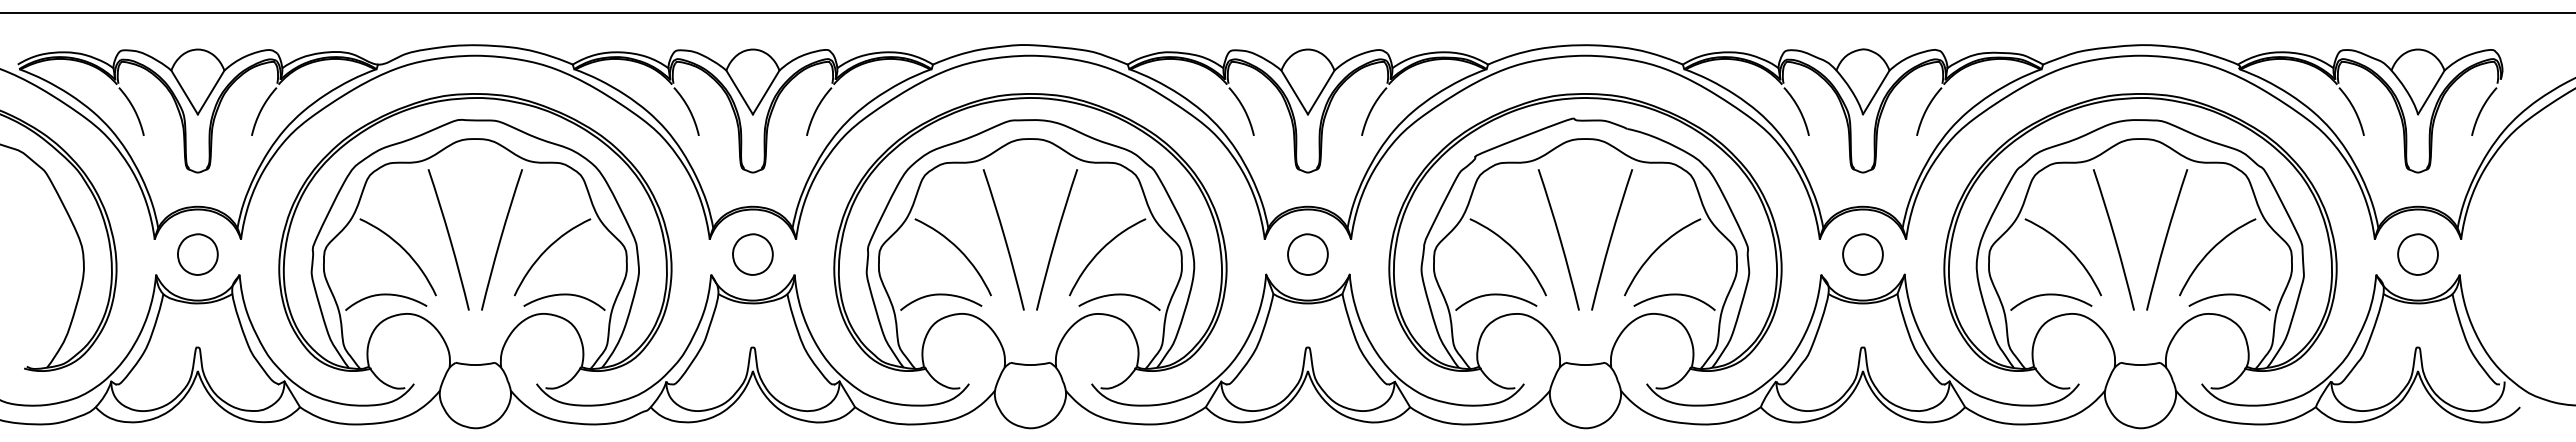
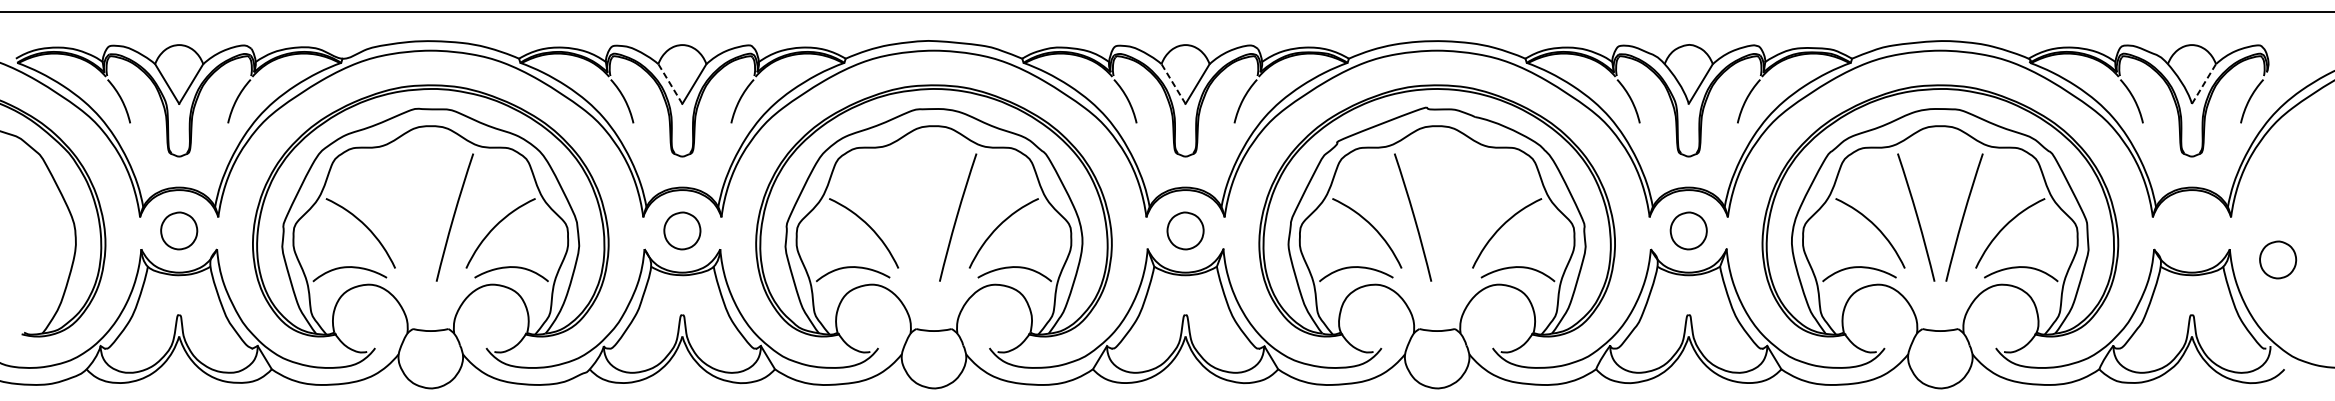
line: (739, 92) -> (670, 84), solid -> dashed
line: (1294, 92) -> (1173, 84), solid -> dashed
line: (2431, 92) -> (2204, 84), solid -> dashed
curve: (449, 239) -> (407, 217), removed
curve: (1004, 239) -> (910, 217), removed
curve: (1611, 239) -> (1460, 217), removed
part: (2417, 254) -> (2277, 259), moved

